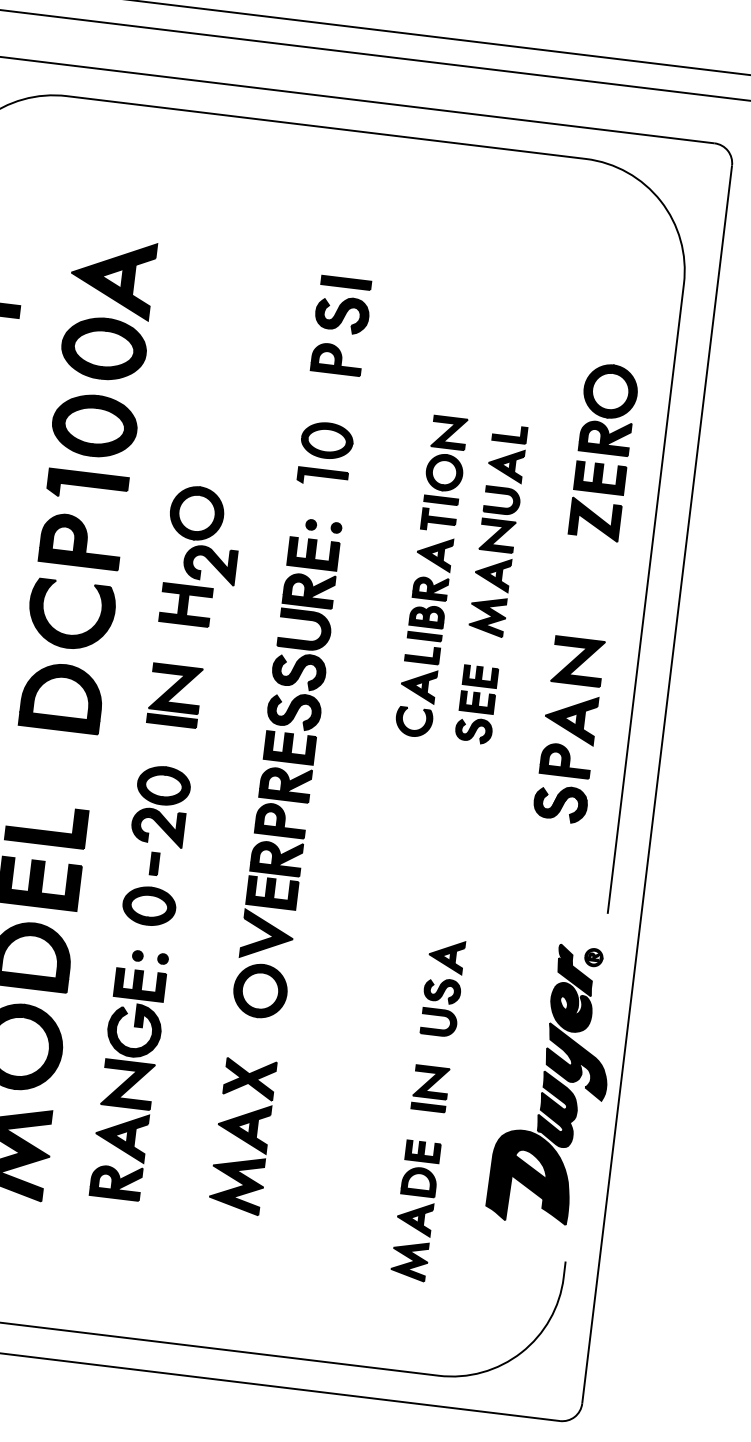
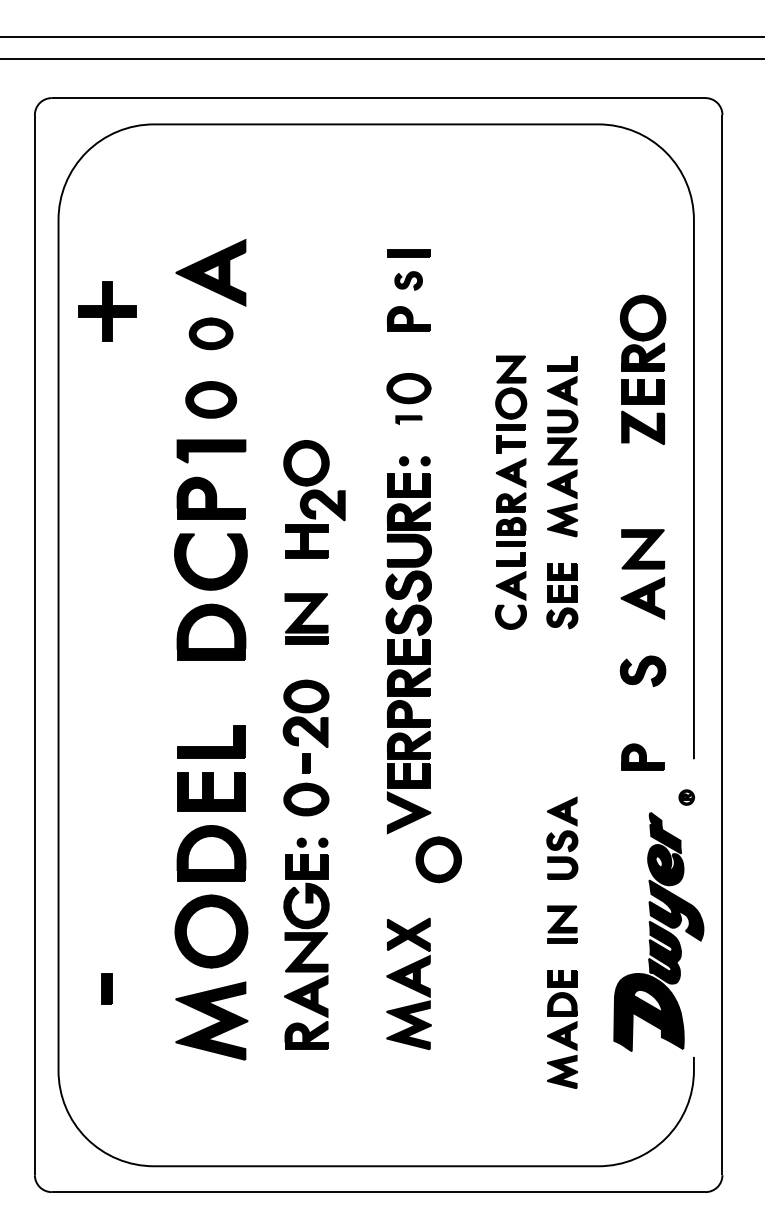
part: (342, 314) -> (408, 280), size x0.6
part: (103, 348) -> (210, 333), size x0.6
part: (93, 425) -> (210, 399), size x0.7
part: (322, 476) -> (408, 419), size x0.6
part: (565, 759) -> (642, 756), moved
part: (260, 990) -> (438, 859), moved
part: (553, 1084) -> (658, 931), moved

